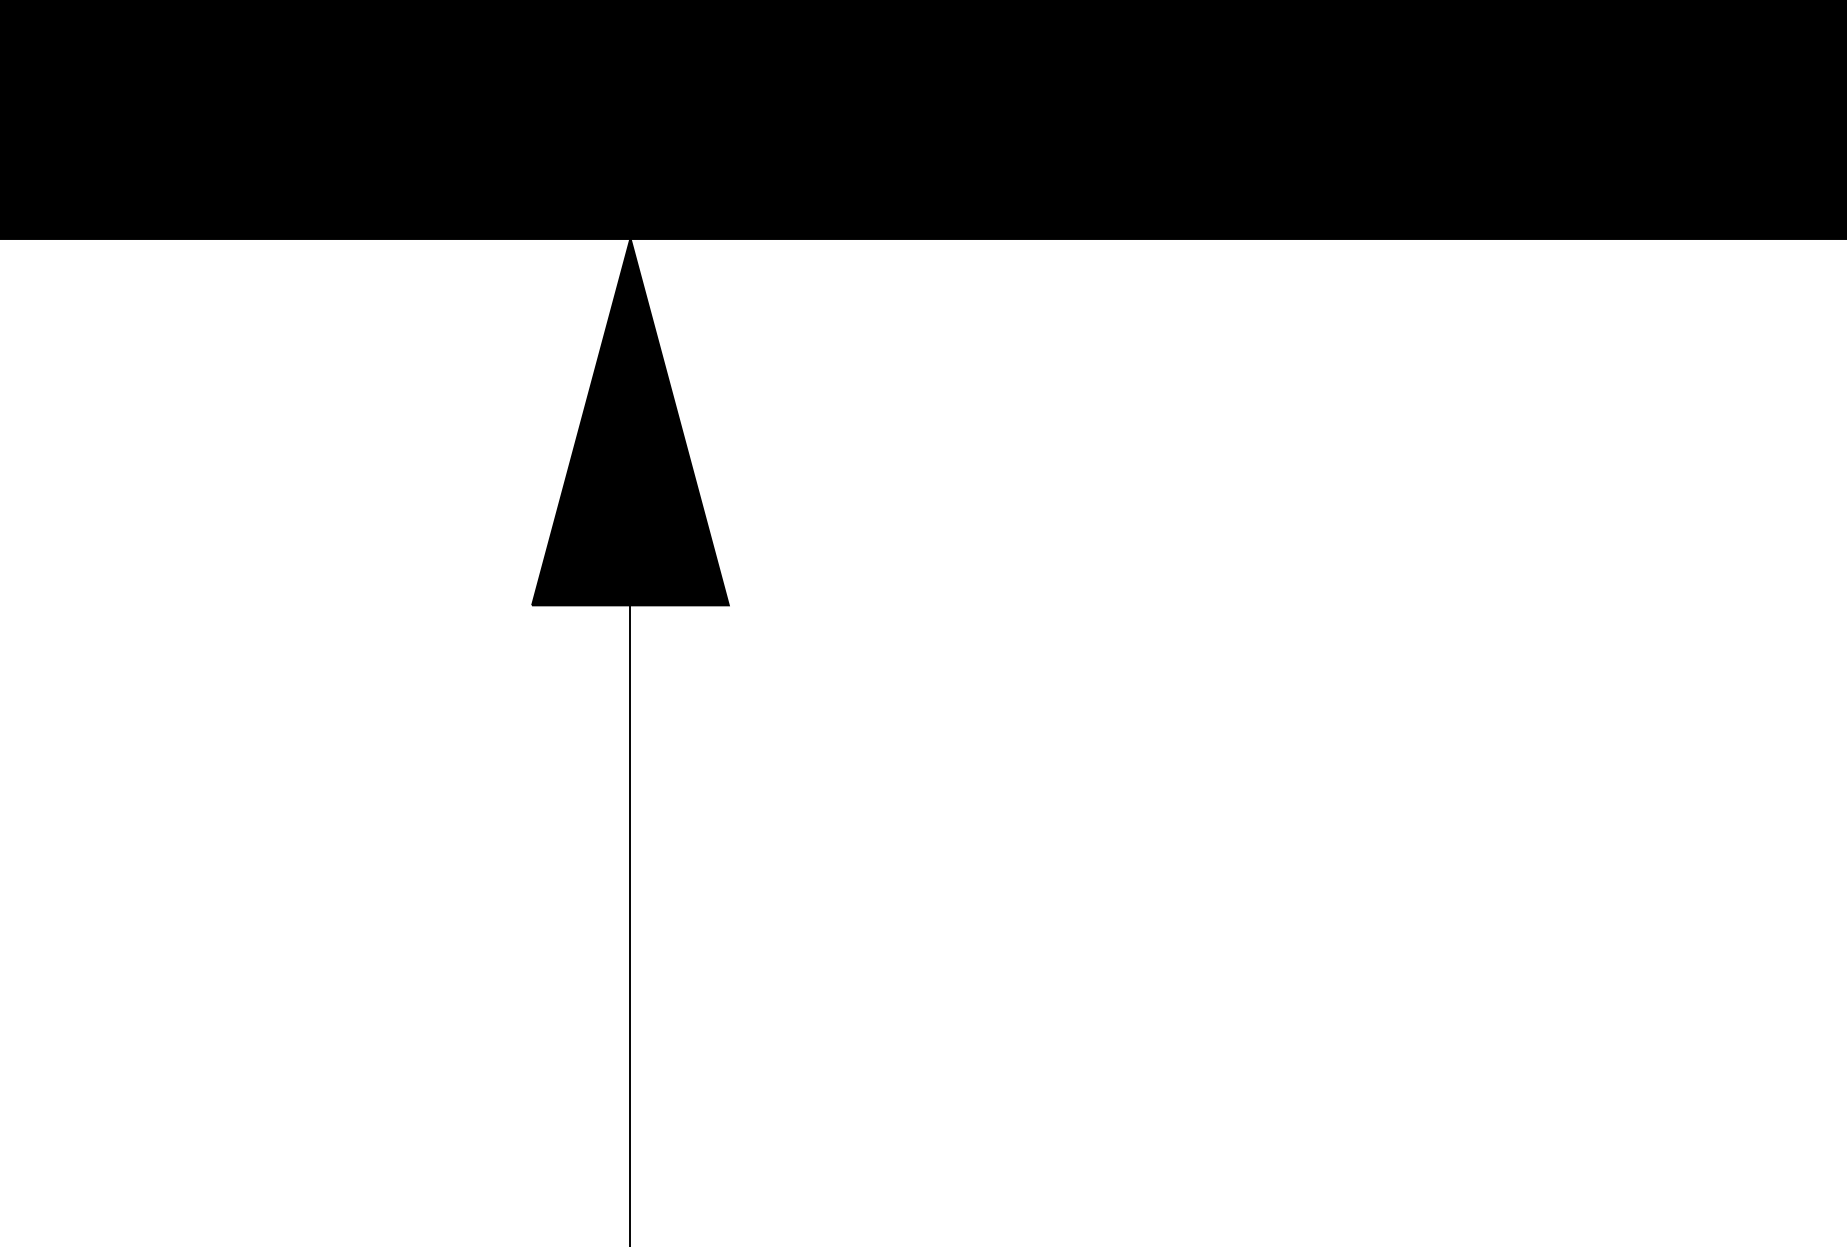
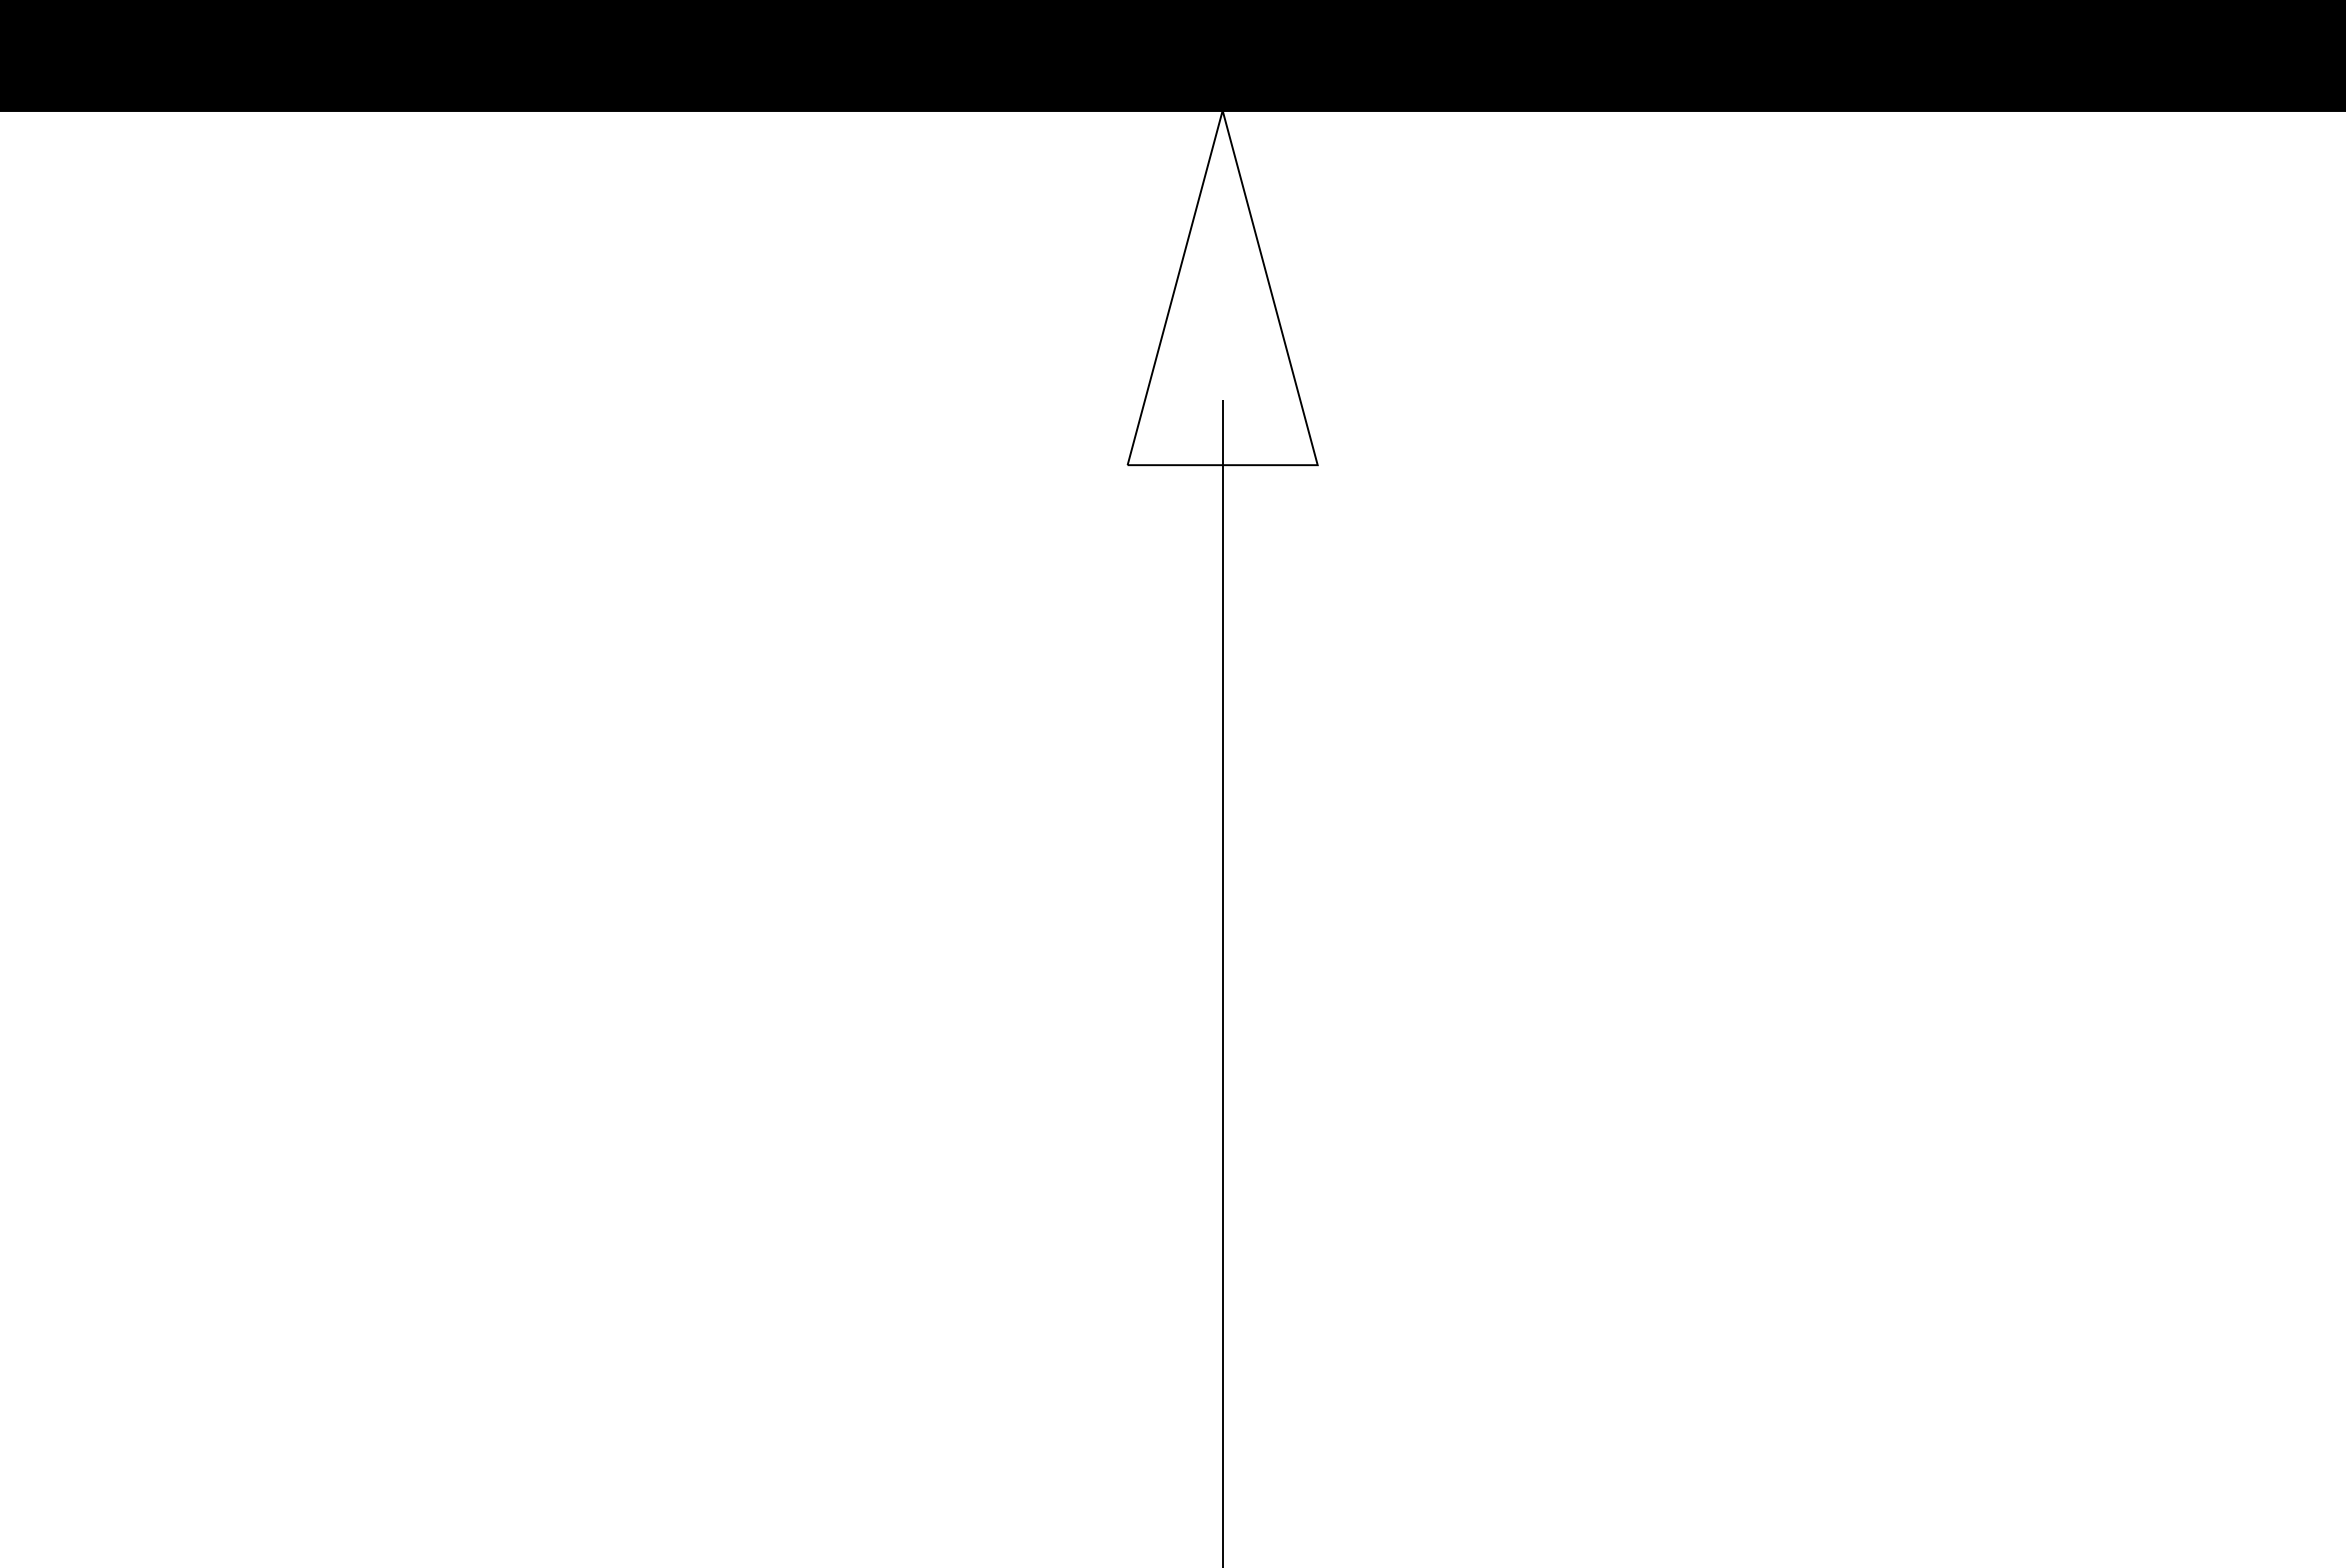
fill: (630, 421) -> (1222, 287), removed

